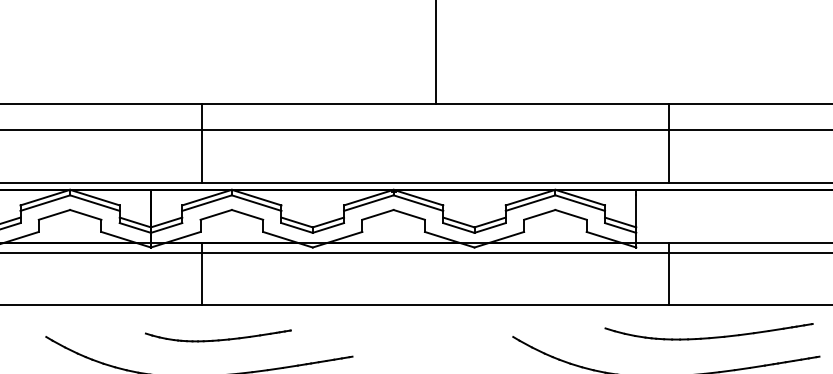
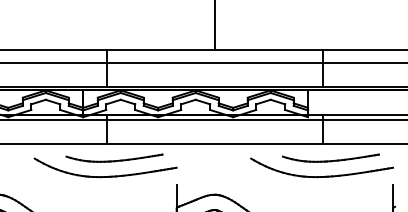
part: (708, 330) -> (330, 157), moved
part: (218, 334) -> (114, 157), size x1.43

